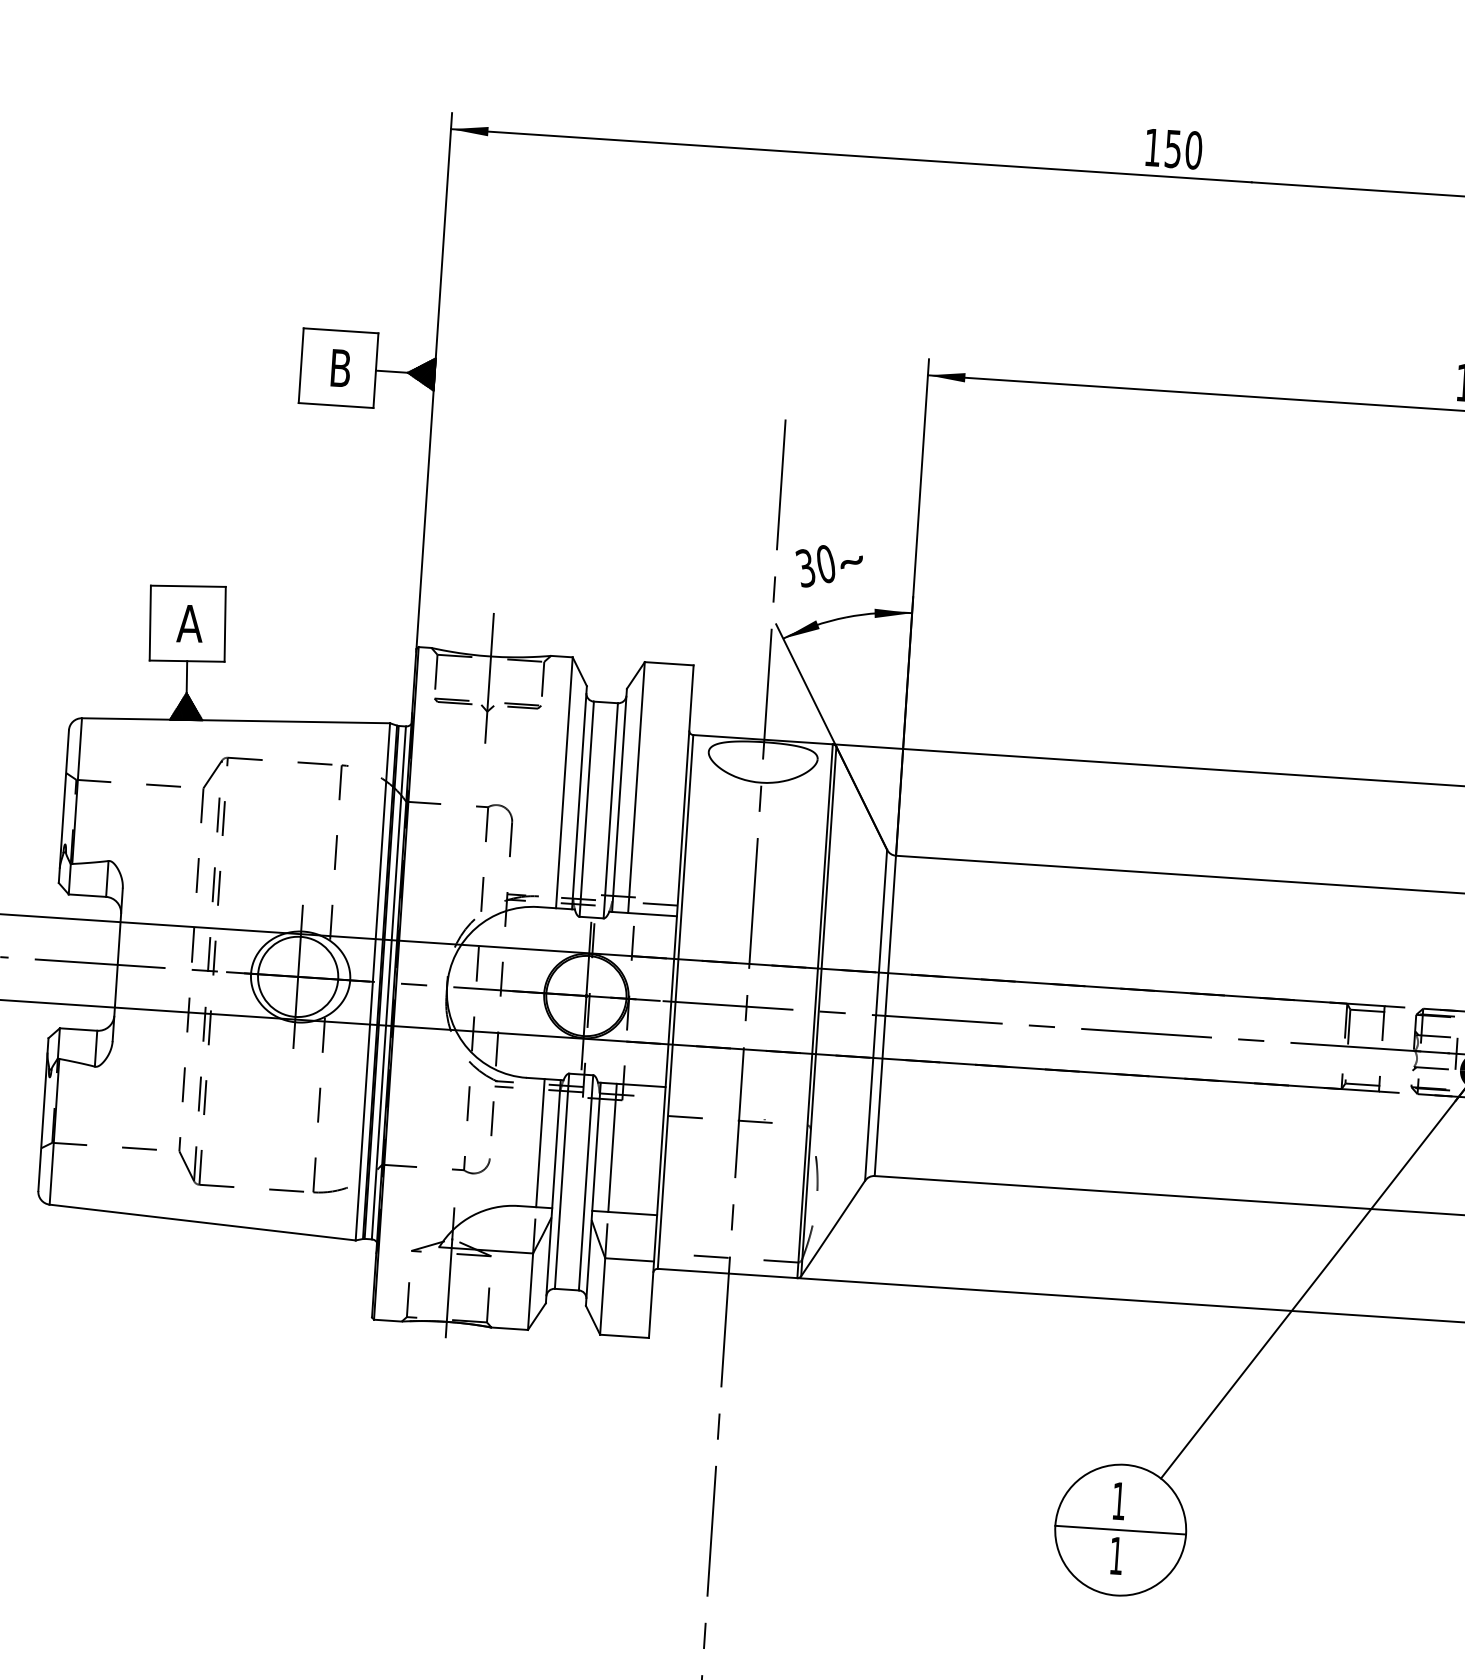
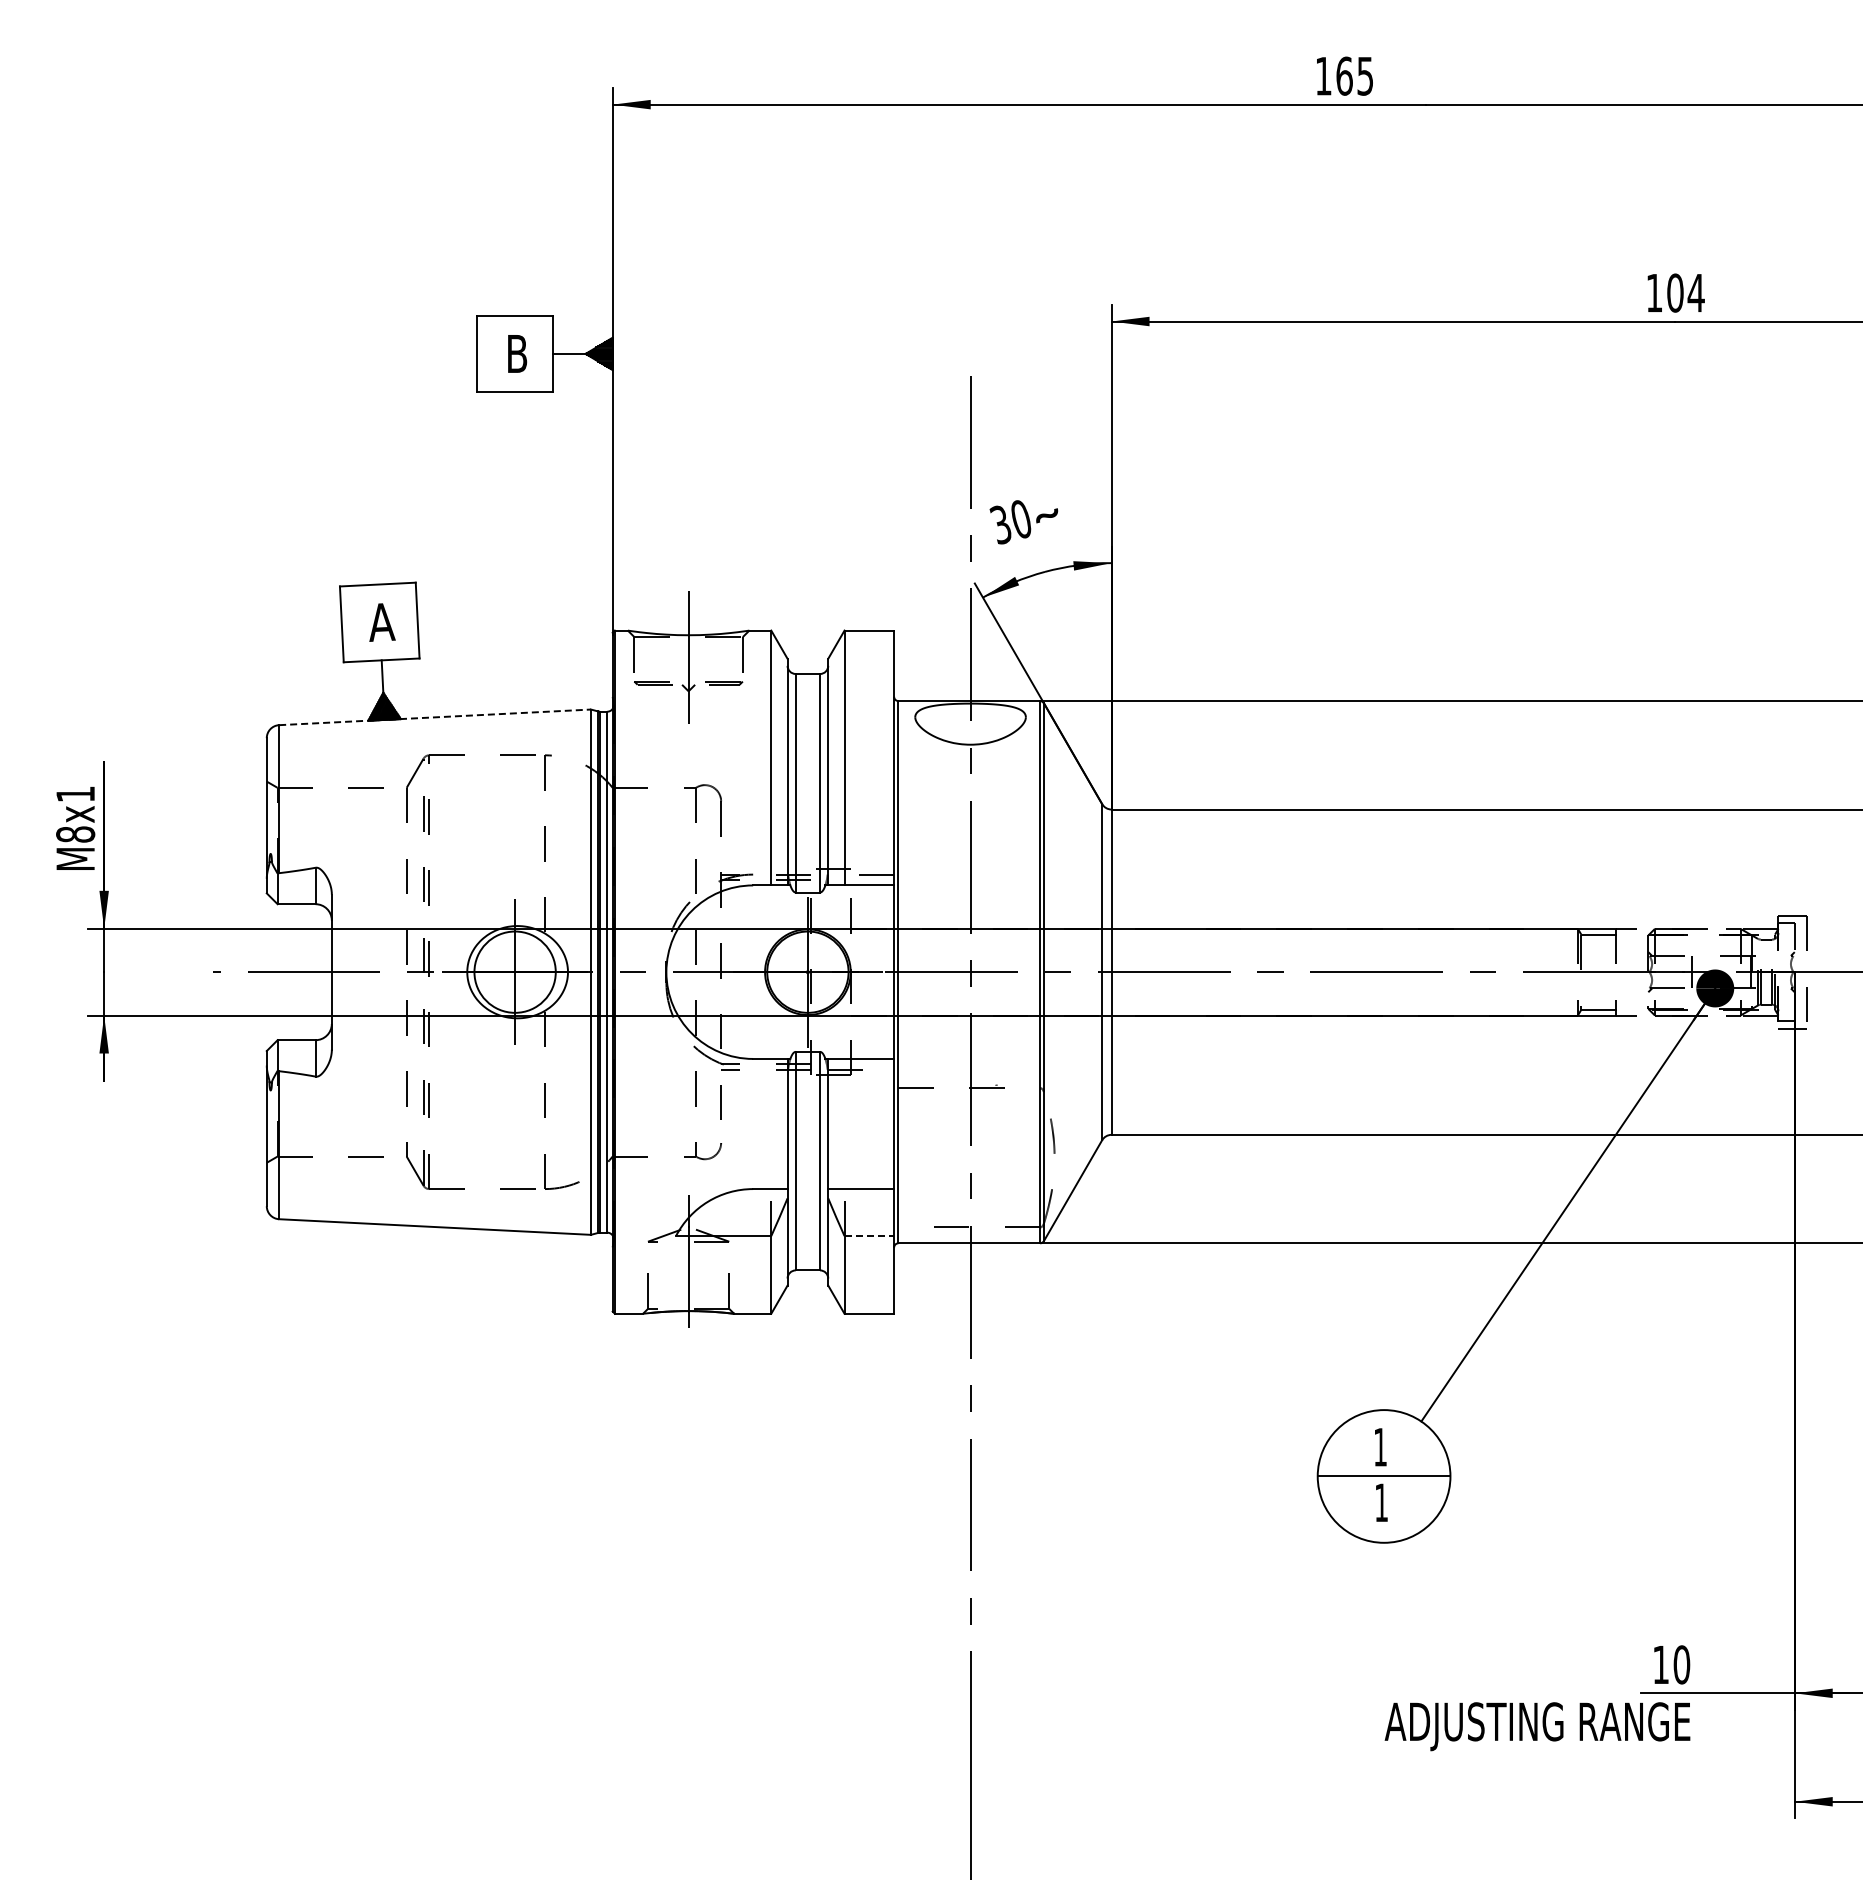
text: (1183, 148) -> (1354, 75), 150 -> 165
line: (236, 720) -> (435, 717), solid -> dashed
line: (540, 1142) -> (771, 1123), removed
line: (612, 1147) -> (844, 1123), removed
line: (629, 1260) -> (869, 1236), solid -> dashed

